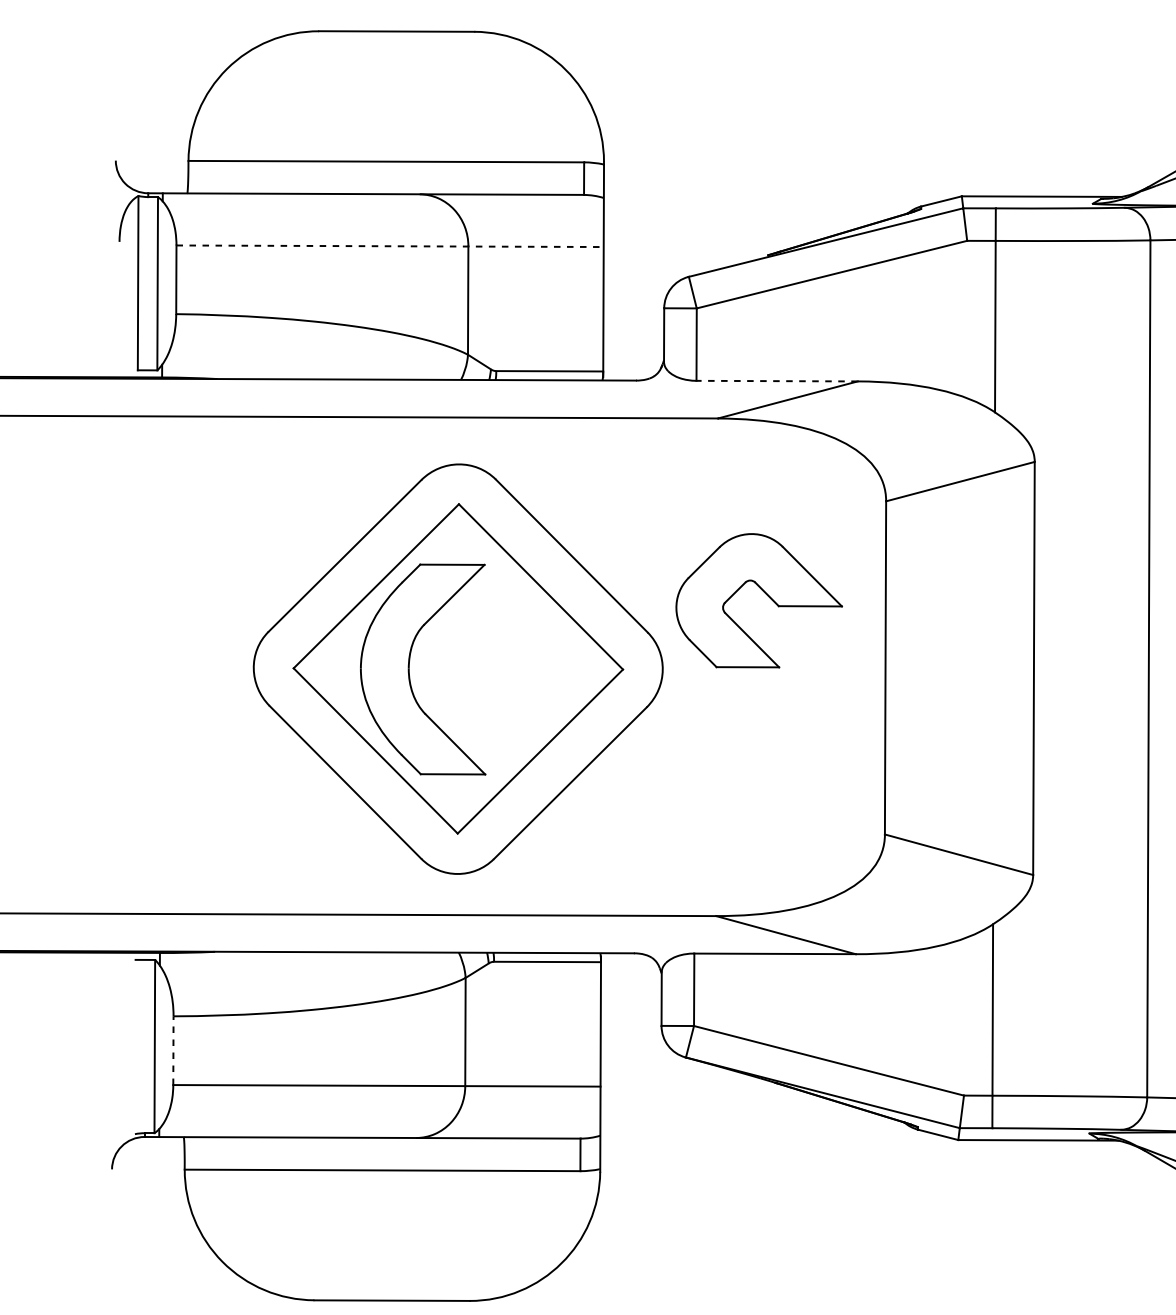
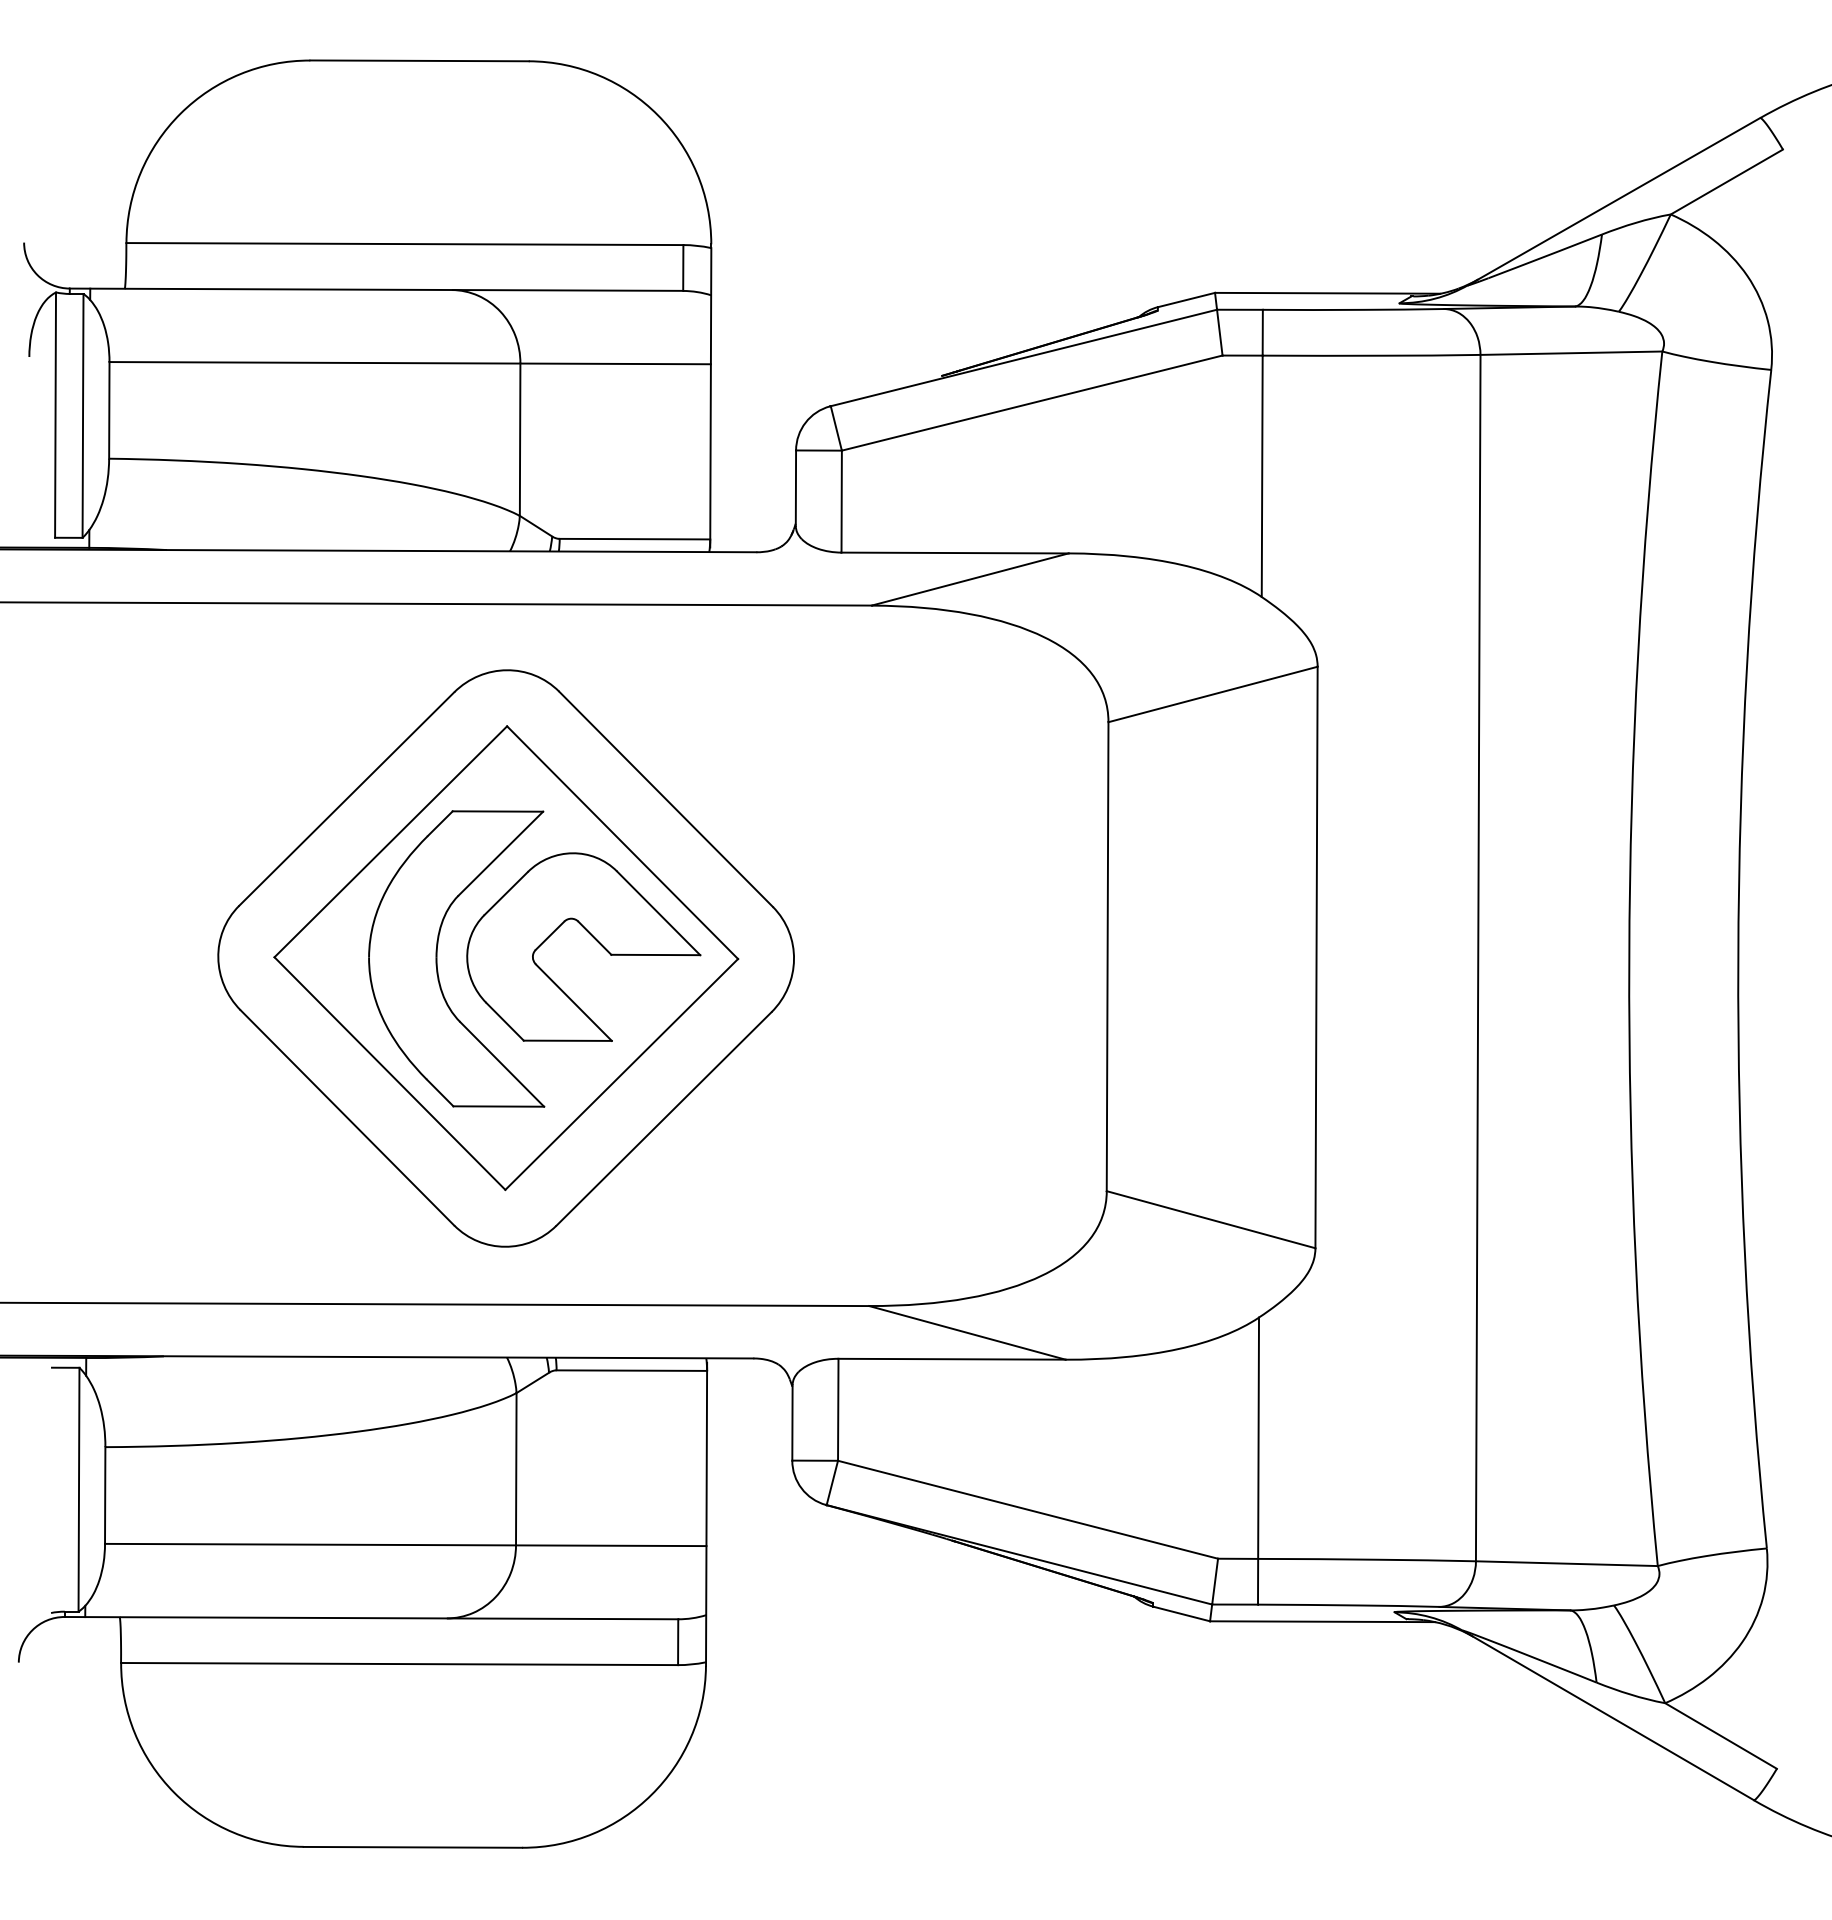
line: (390, 246) -> (410, 363), dashed -> solid
line: (777, 381) -> (955, 553), dashed -> solid
part: (765, 593) -> (592, 937), moved
line: (173, 1050) -> (105, 1495), dashed -> solid

